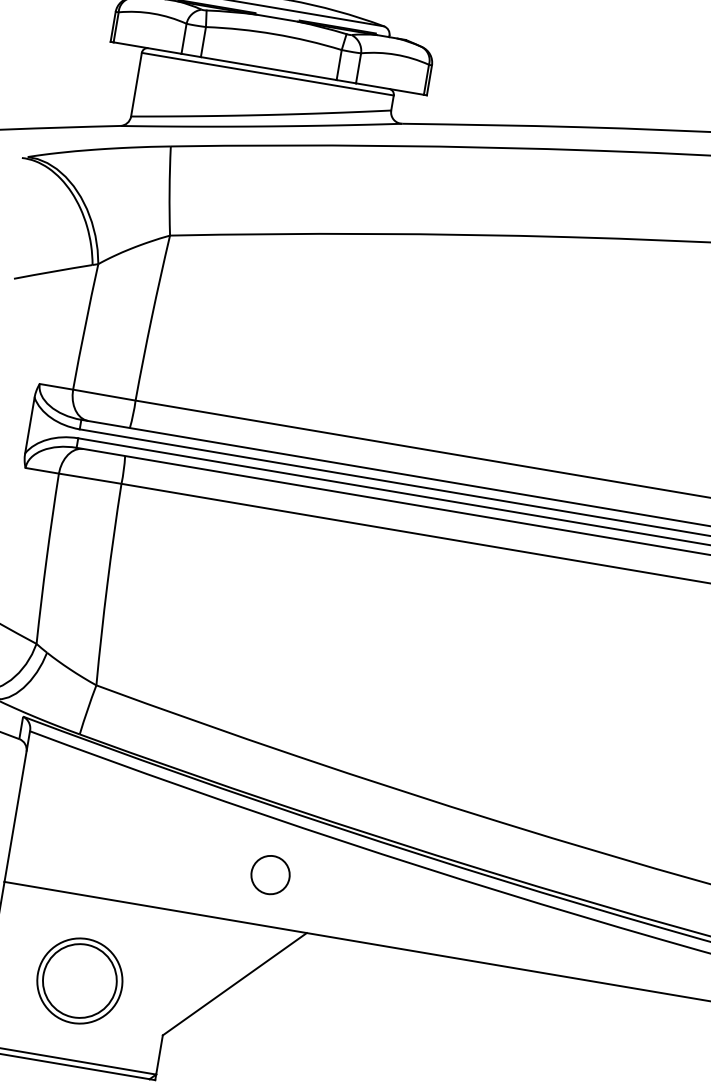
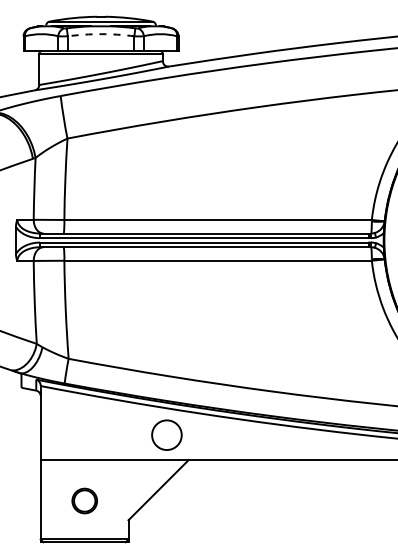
arc: (275, 35) -> (101, 34), solid -> dashed
circle: (269, 873) -> (166, 434), size x1.6
part: (79, 979) -> (84, 500), size x0.6

